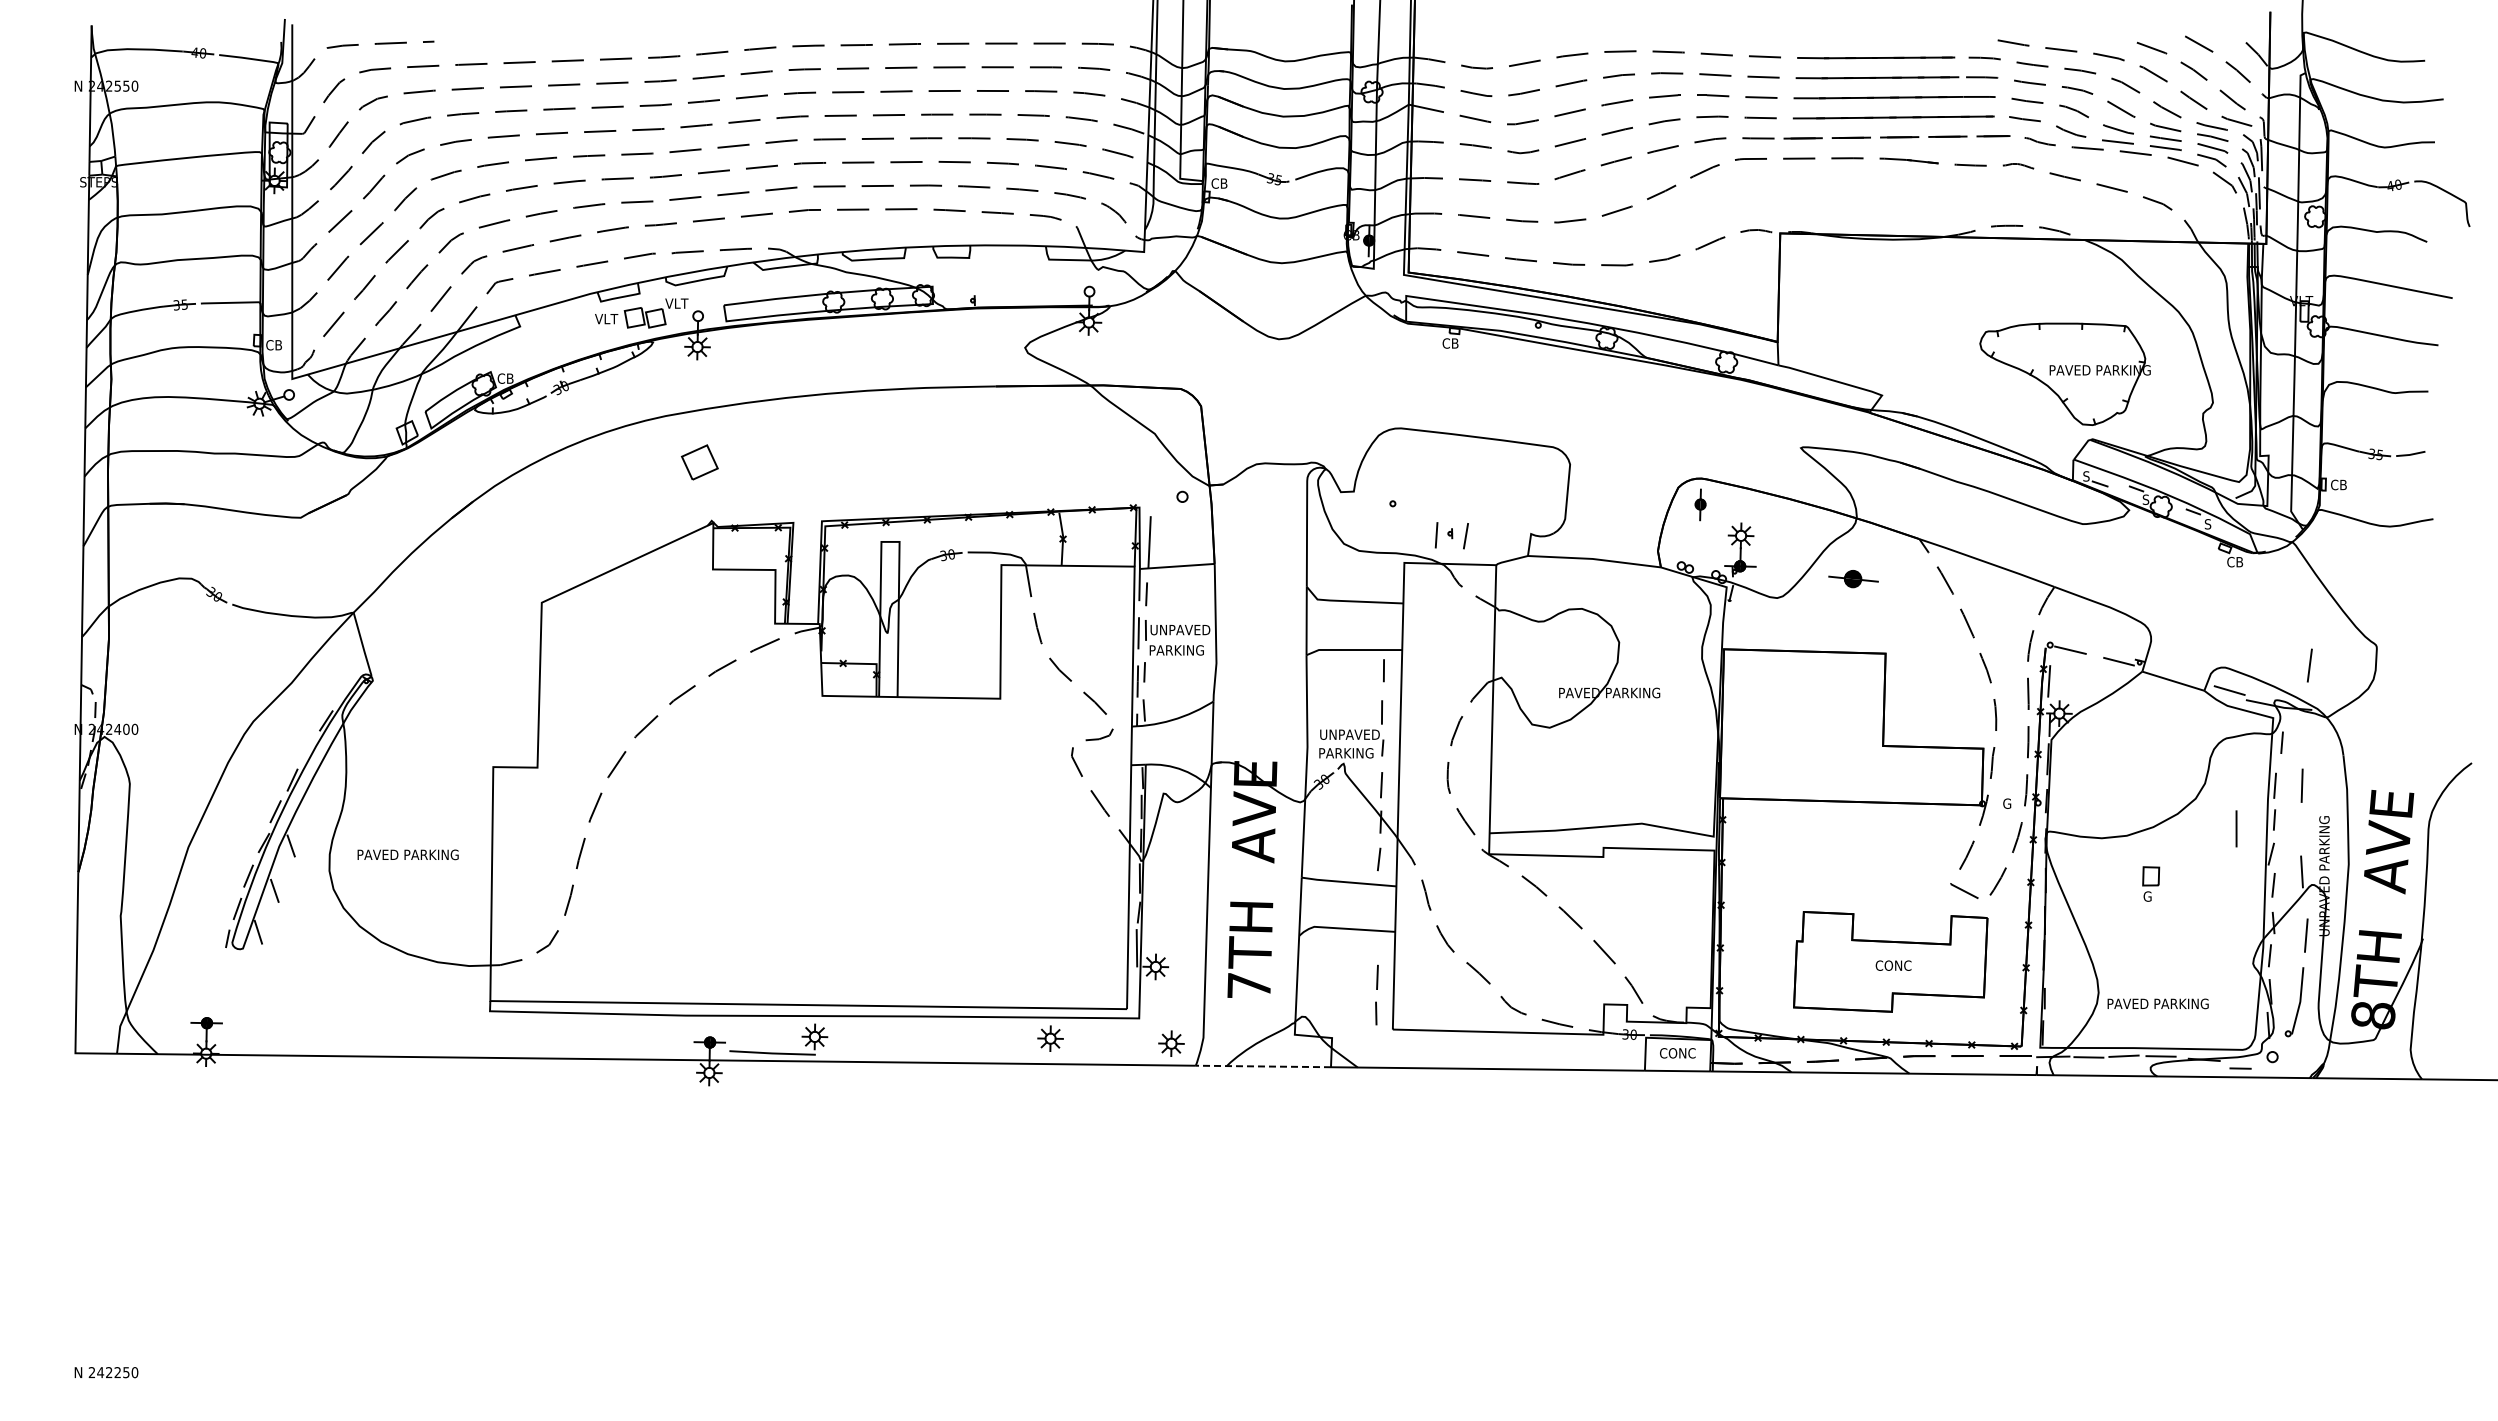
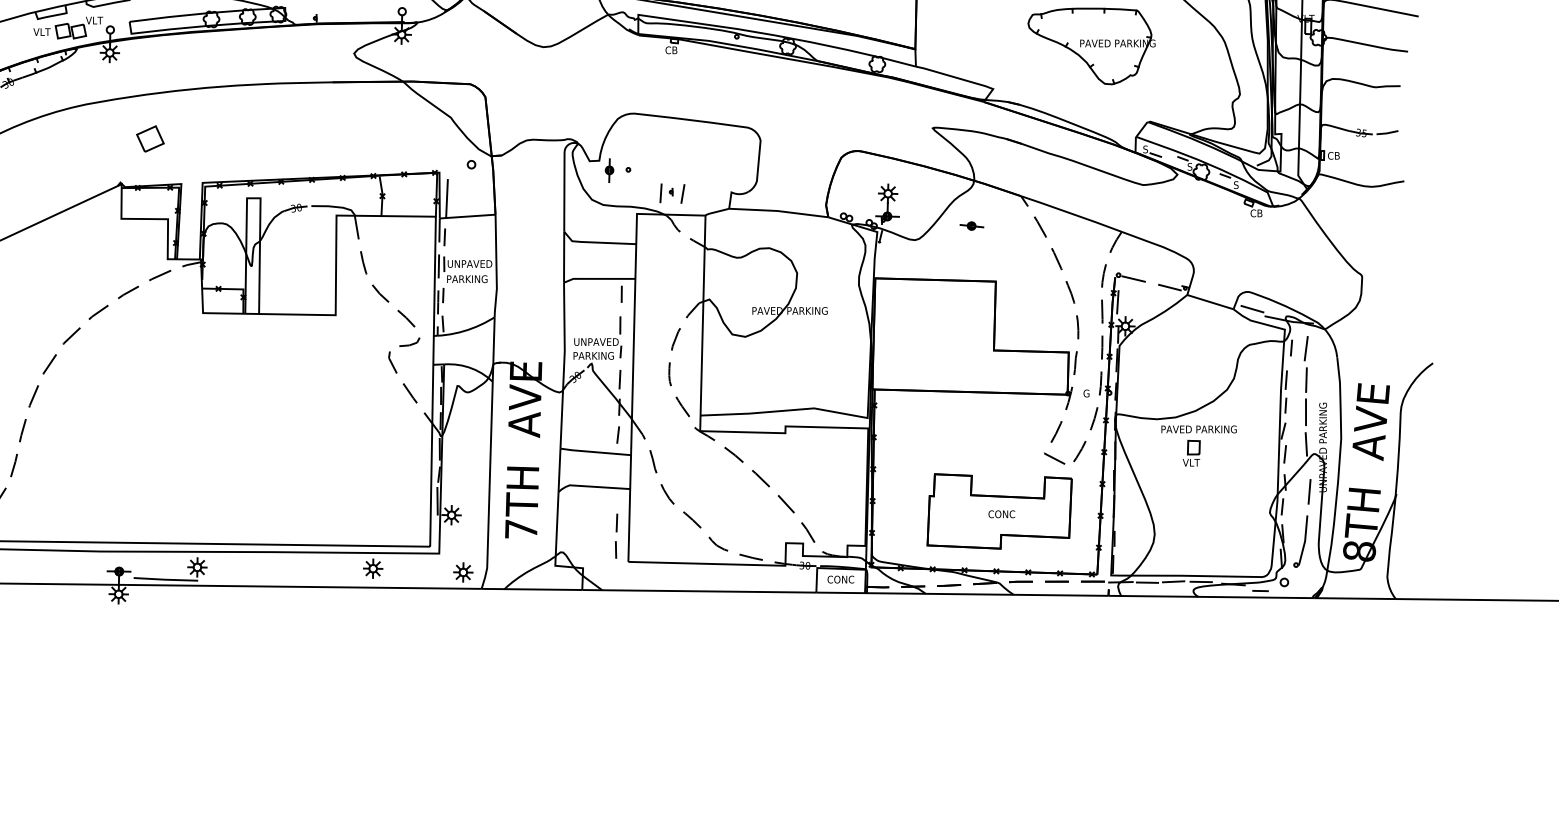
part: (2064, 373) -> (1091, 45), moved
part: (699, 462) -> (150, 139), moved
part: (1700, 504) -> (609, 170), moved
part: (1853, 579) -> (971, 226), size x0.62
line: (2309, 665) -> (1305, 348), moved
line: (2236, 828) -> (1305, 411), moved
text: (2147, 896) -> (1191, 462), G -> VLT
text: (2157, 1003) -> (1198, 429), moved
line: (1263, 1066) -> (531, 589), dashed -> solid

